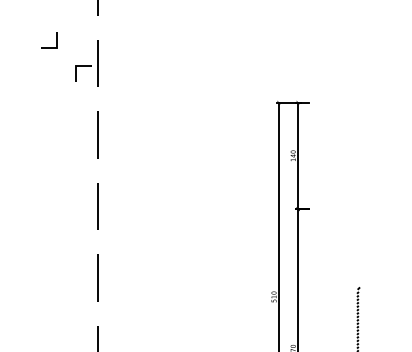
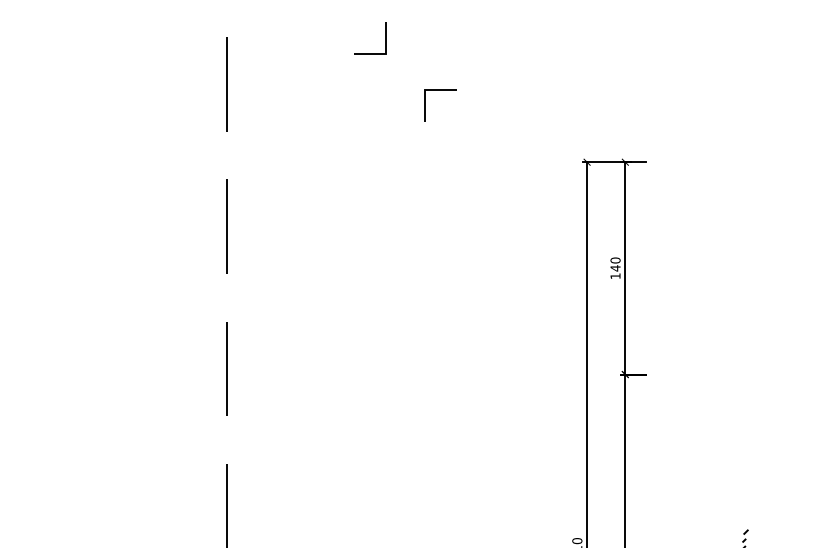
part: (57, 48) -> (387, 54), moved

